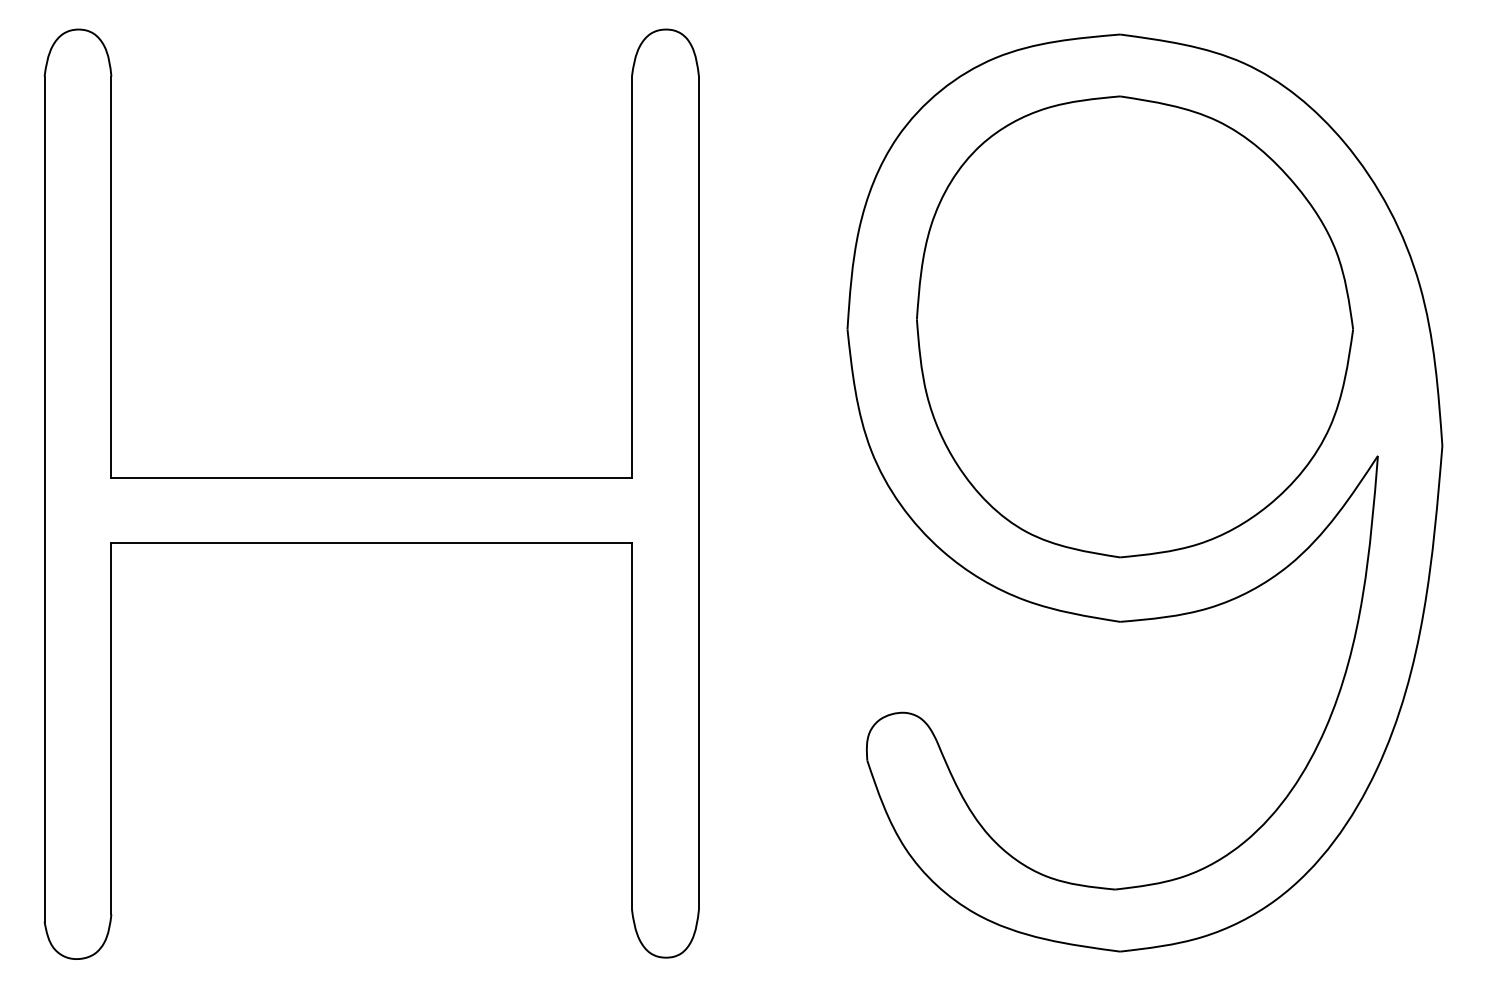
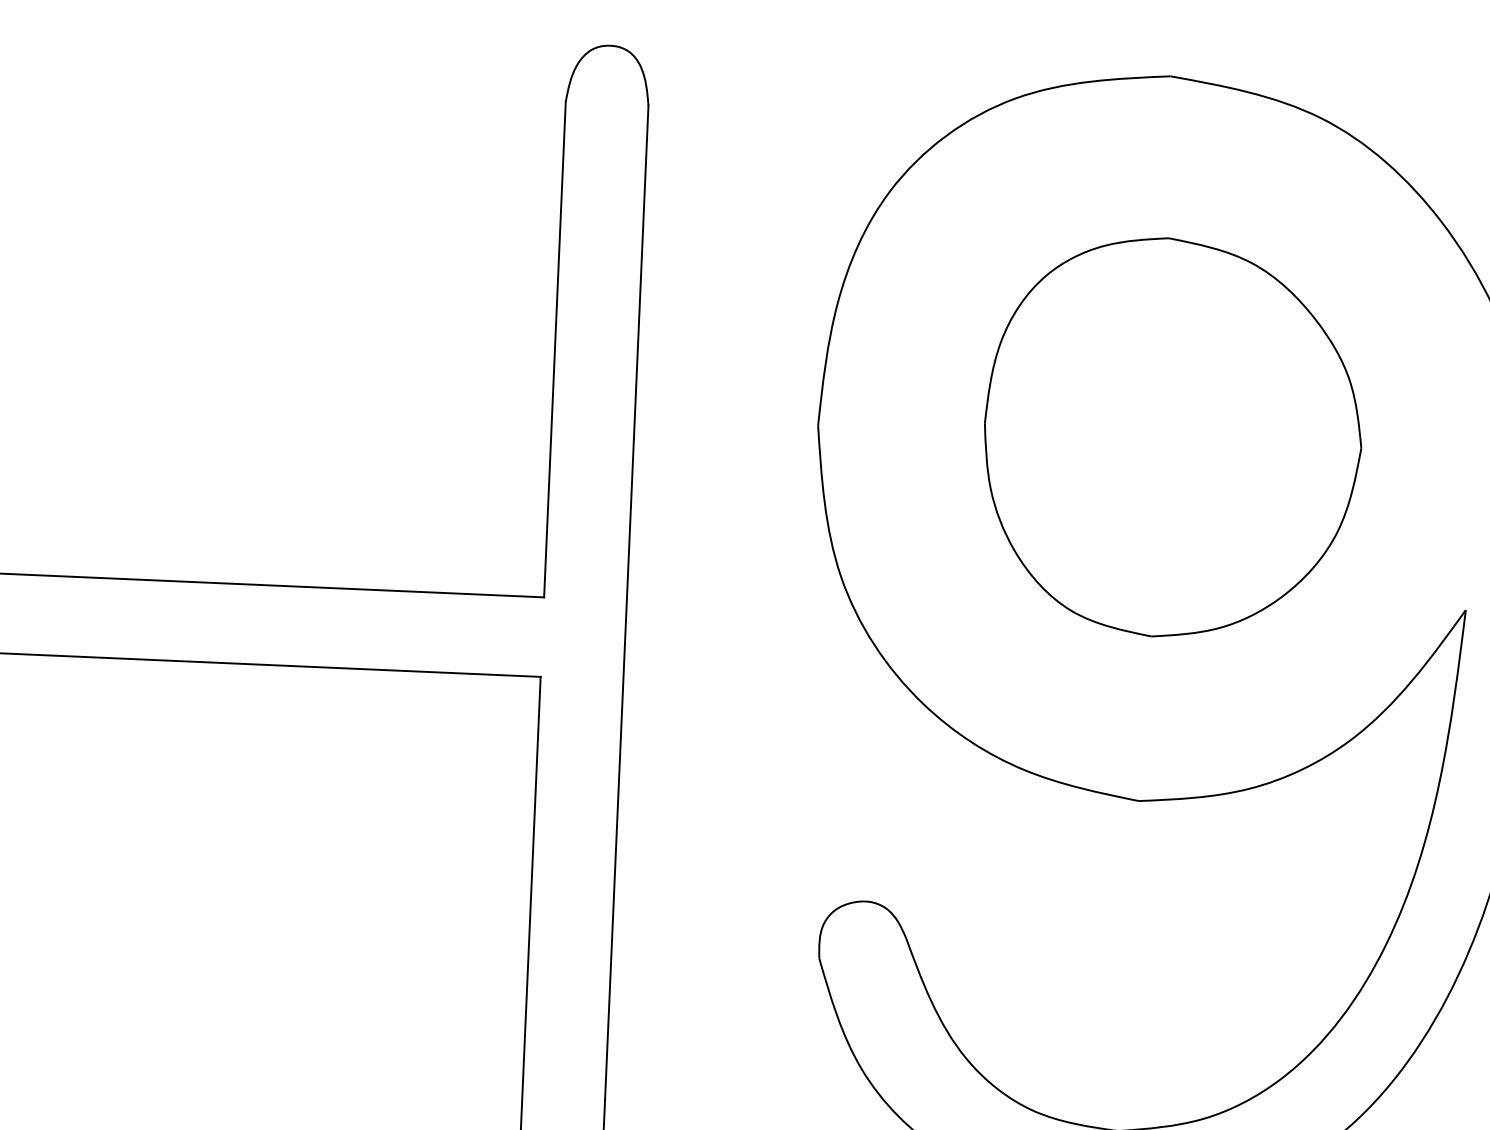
part: (1134, 326) -> (1172, 437), size x0.7

